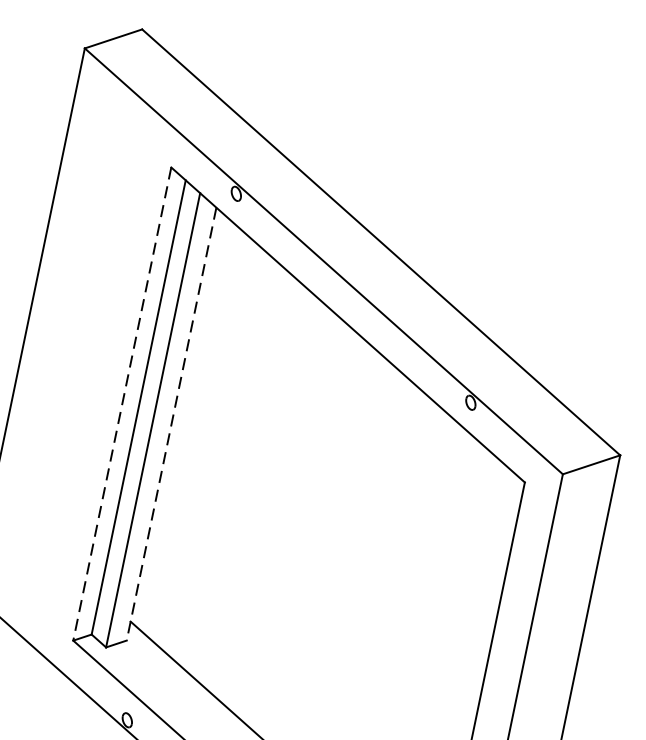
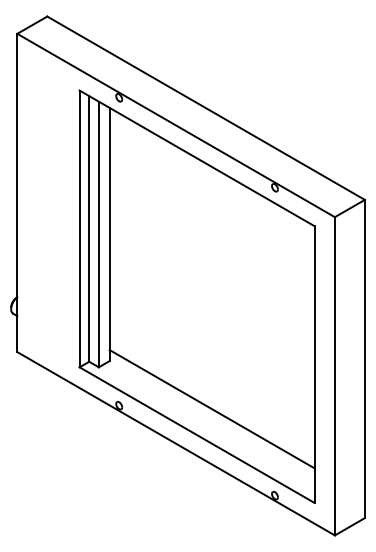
line: (121, 404) -> (79, 229), dashed -> solid
line: (171, 424) -> (109, 234), dashed -> solid

